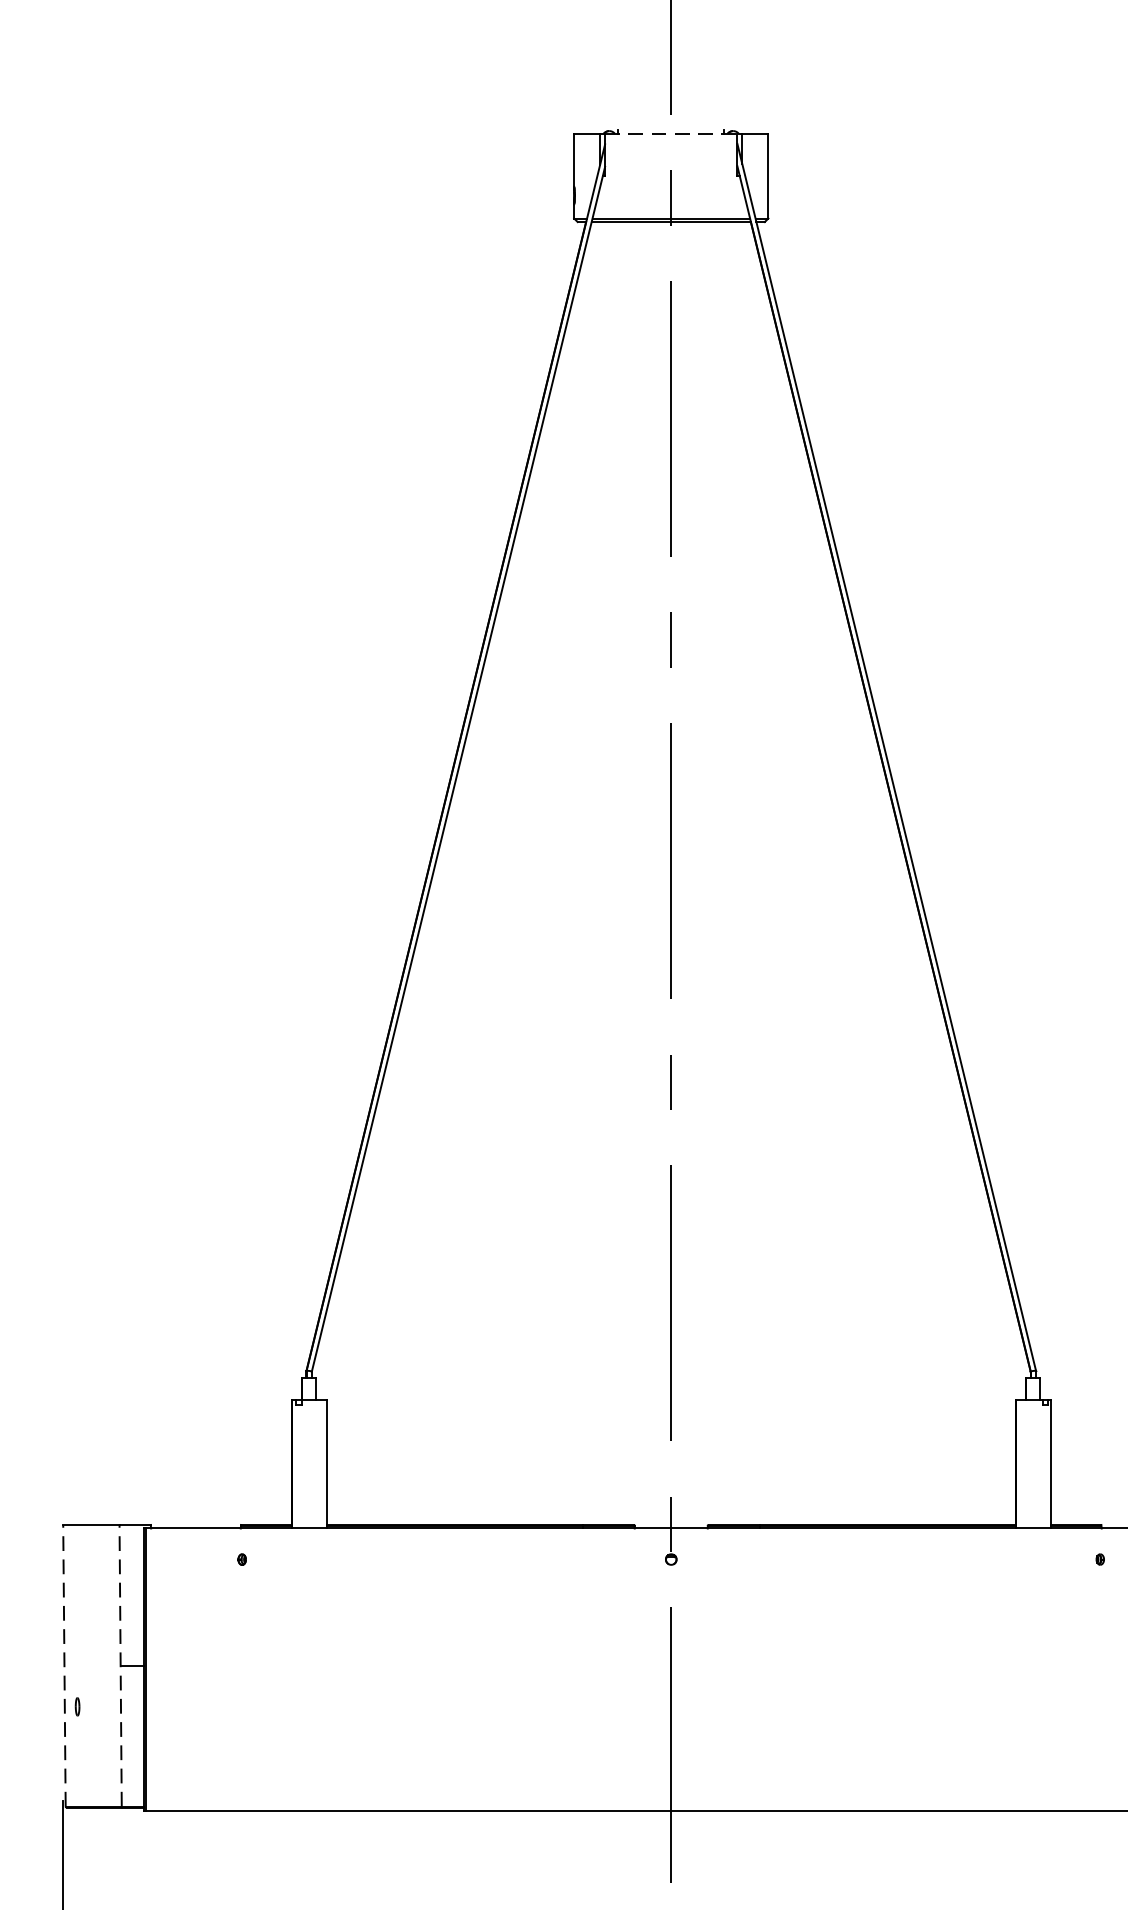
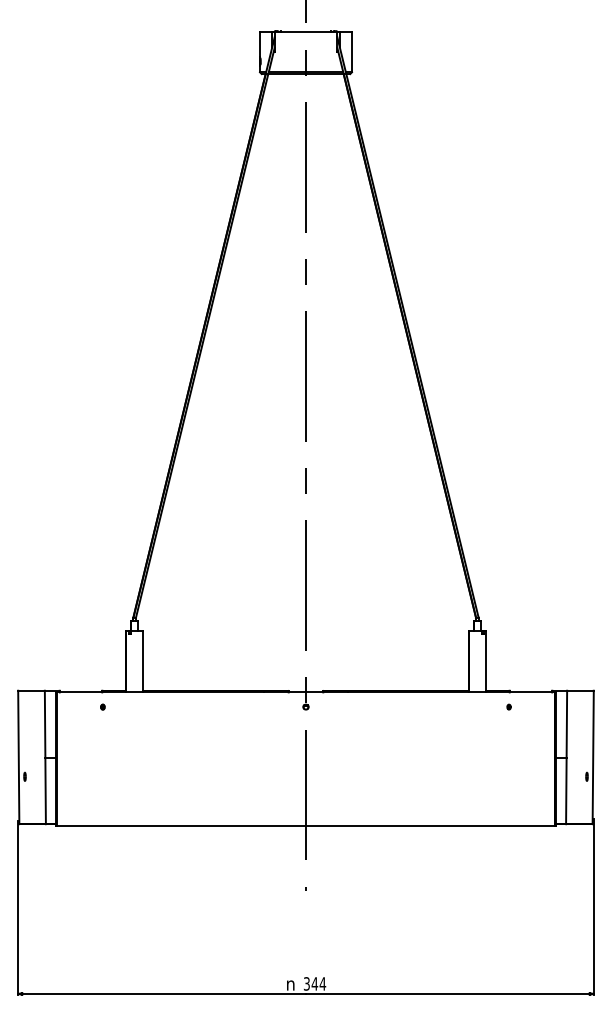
line: (672, 134) -> (306, 32), dashed -> solid
line: (63, 1666) -> (18, 757), dashed -> solid
line: (120, 1666) -> (45, 757), dashed -> solid

